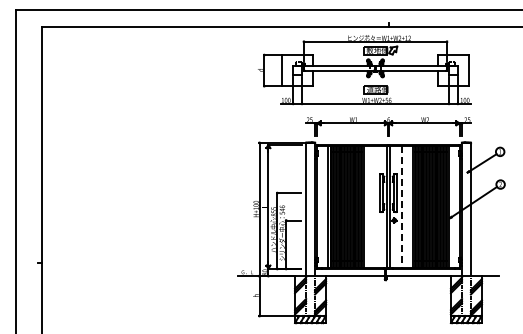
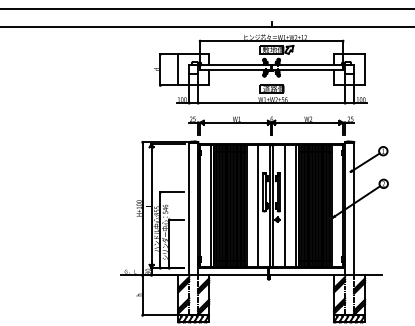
part: (364, 70) -> (260, 69), moved
line: (374, 206) -> (257, 205), added
line: (402, 207) -> (285, 206), dashed -> solid

